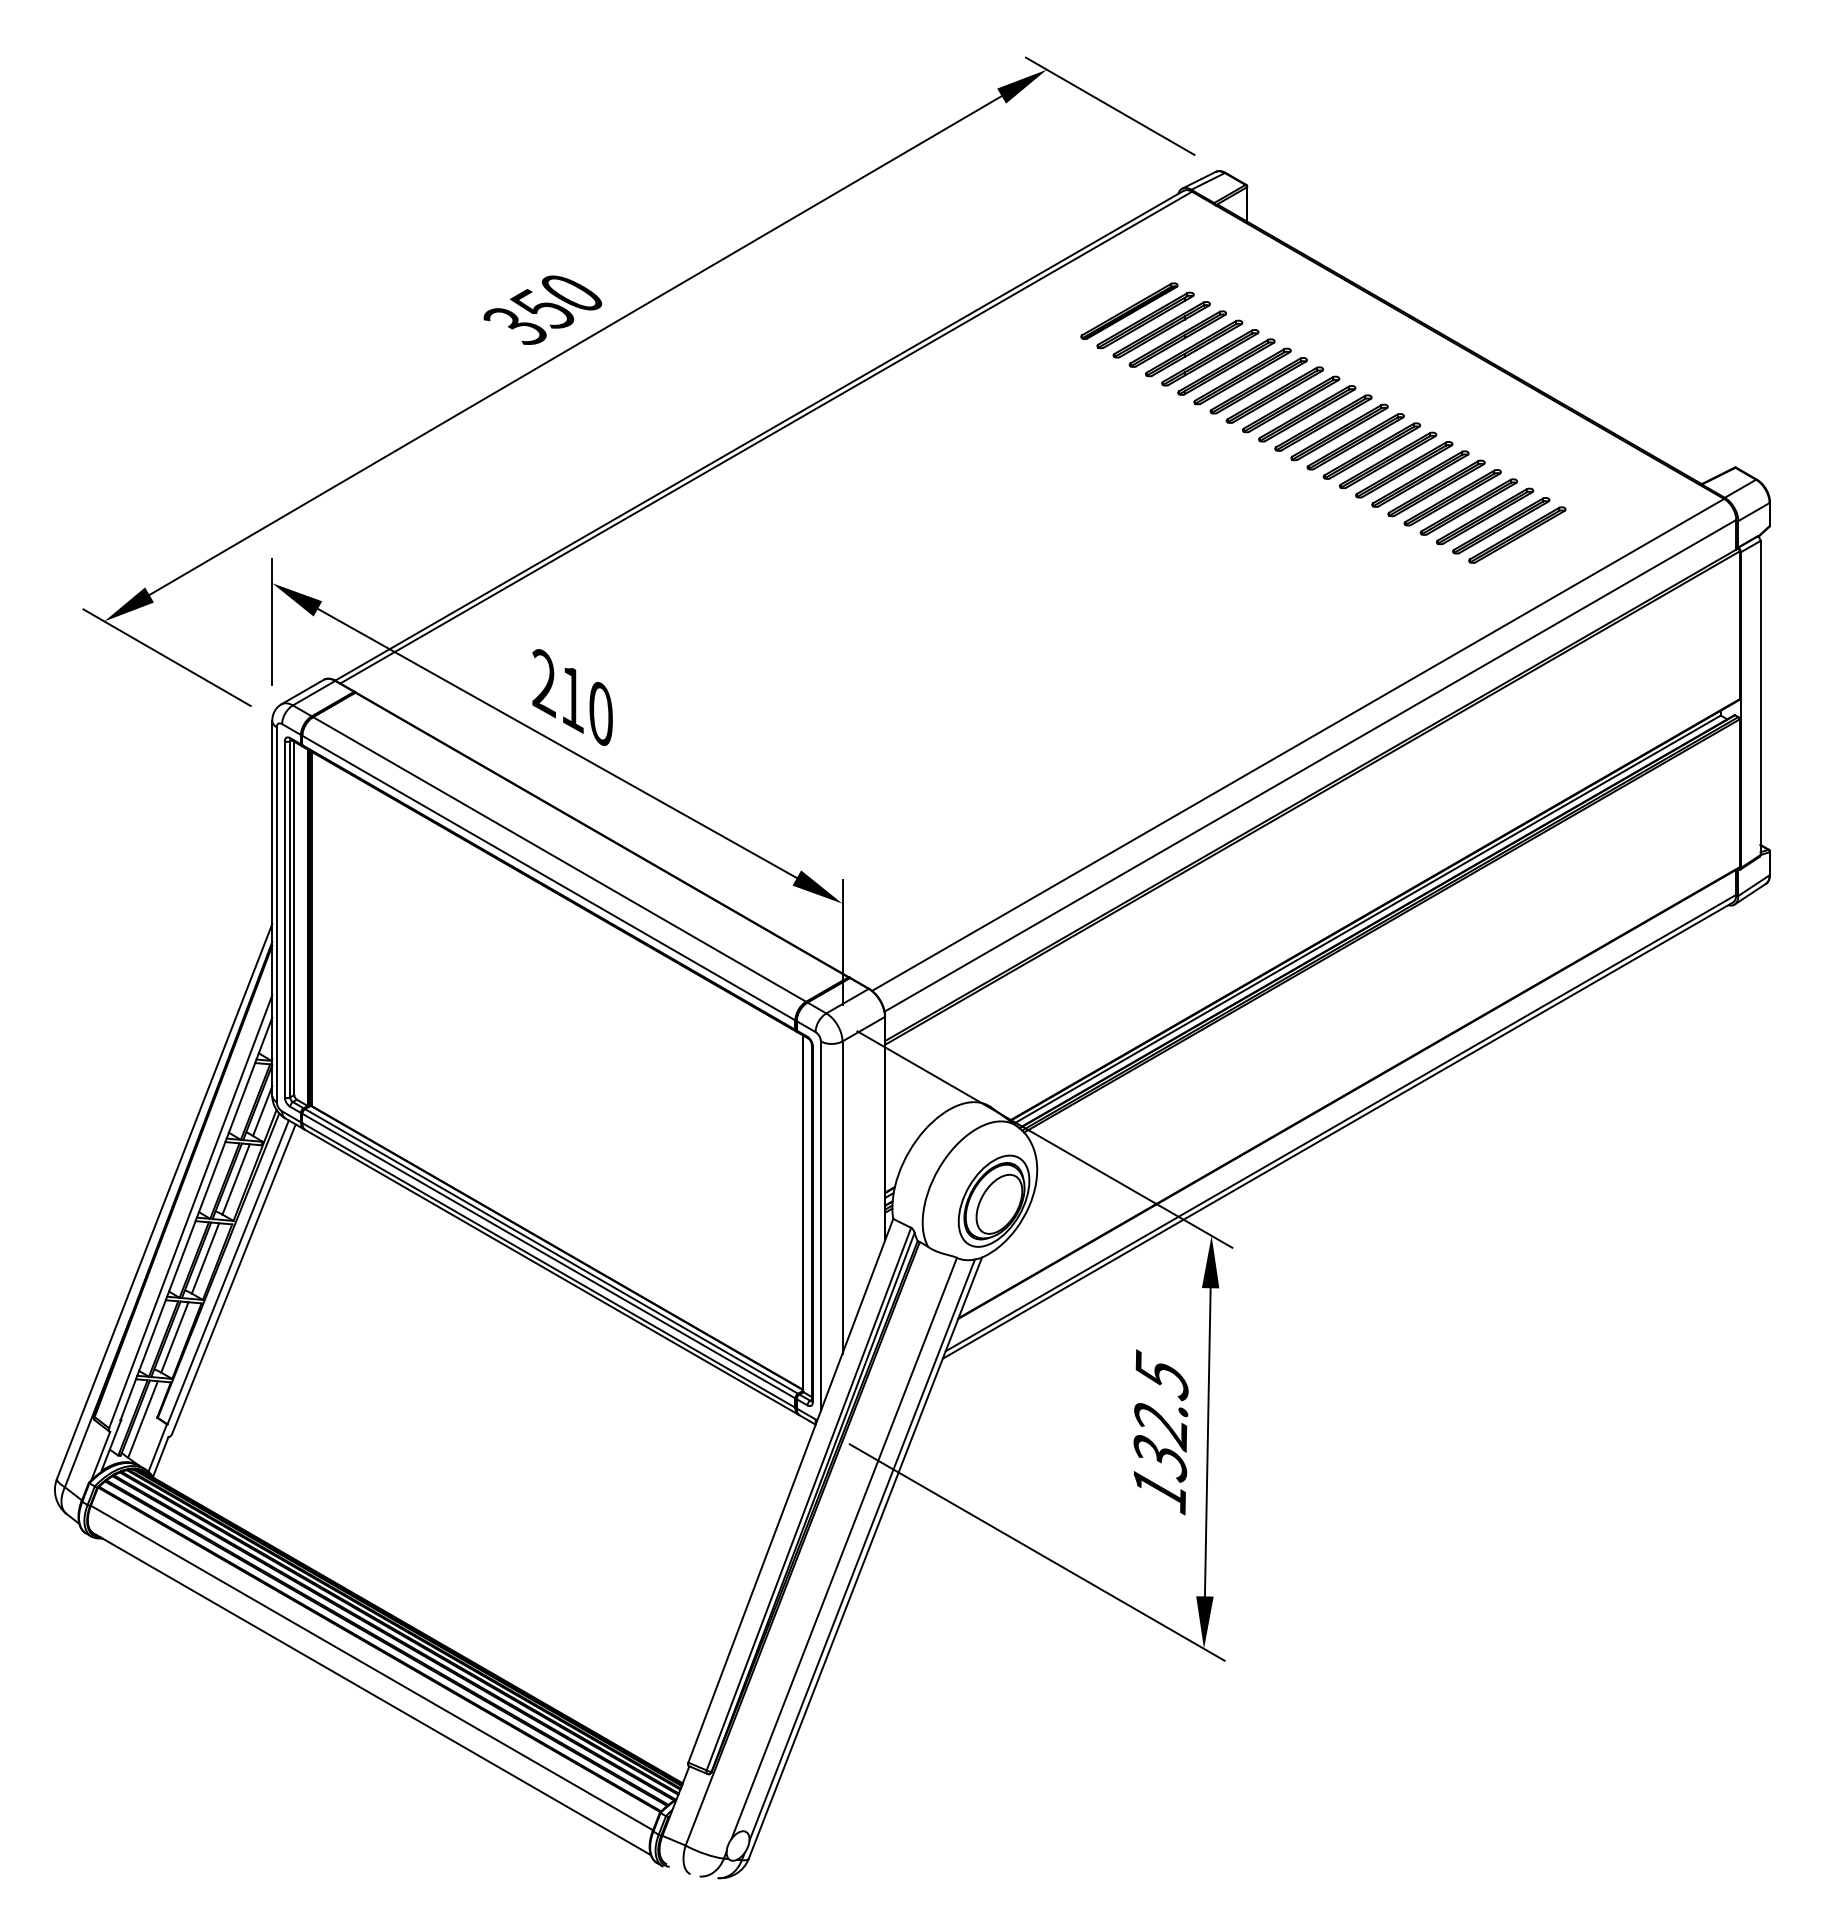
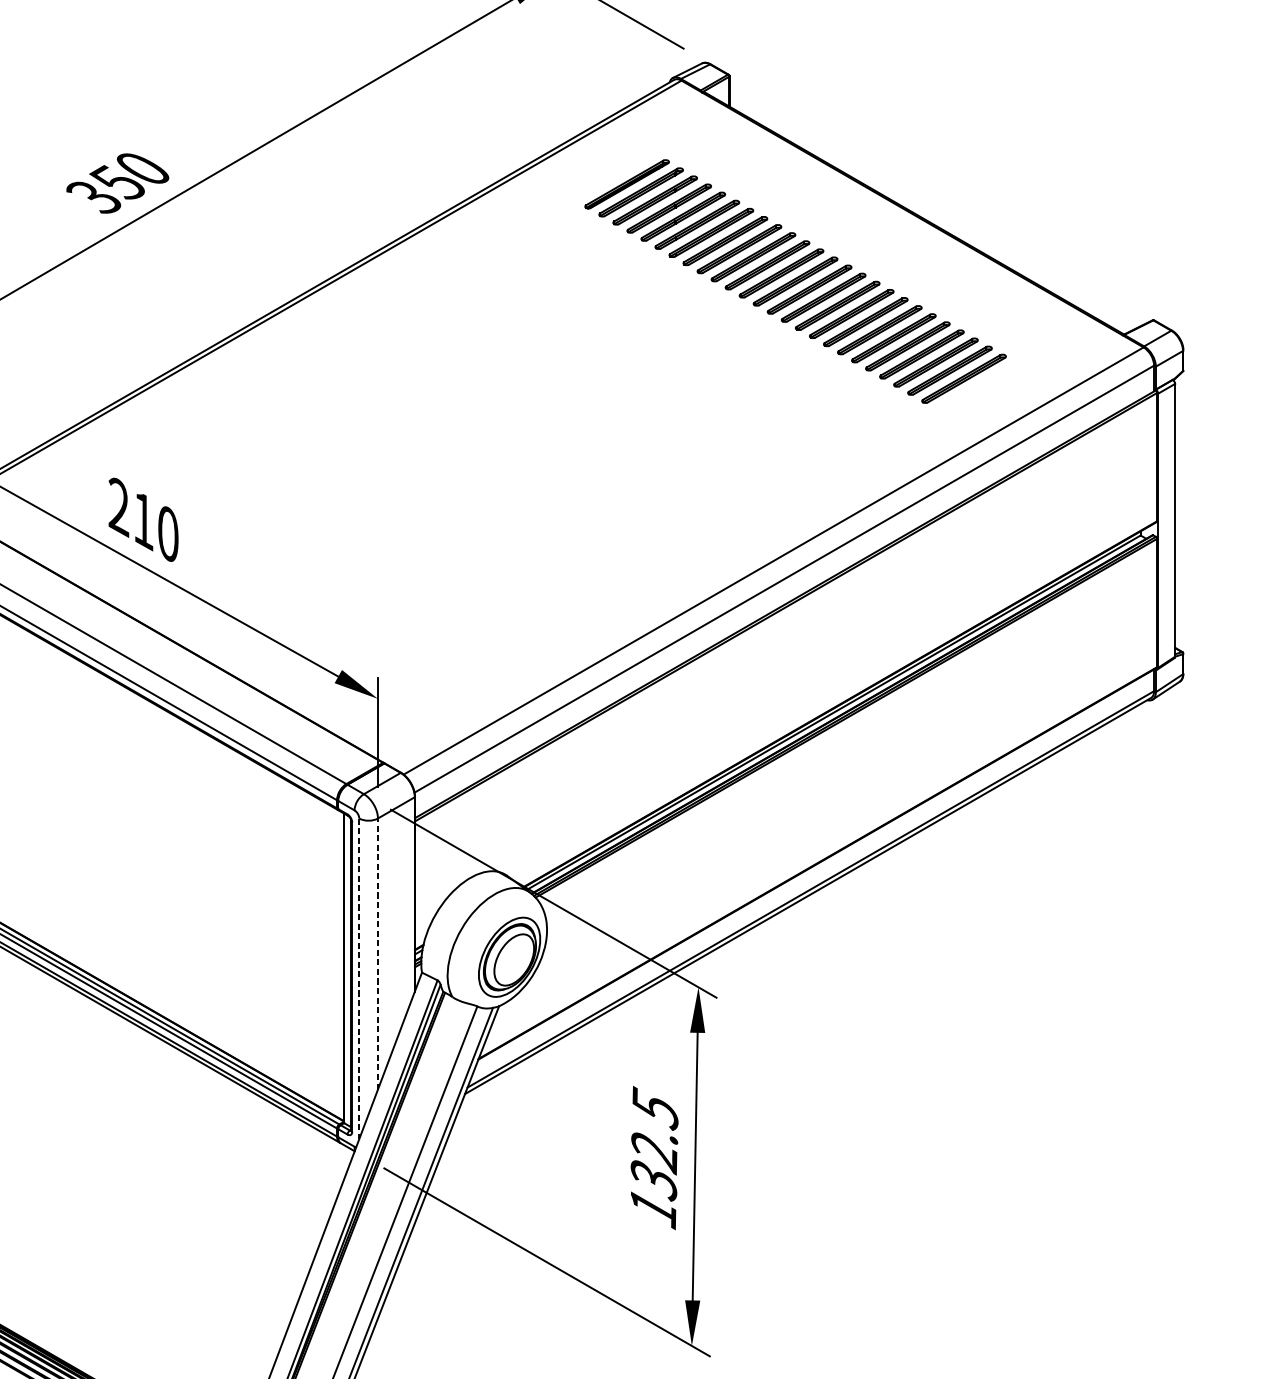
line: (842, 1197) -> (377, 954), solid -> dashed
line: (820, 1226) -> (358, 979), solid -> dashed

